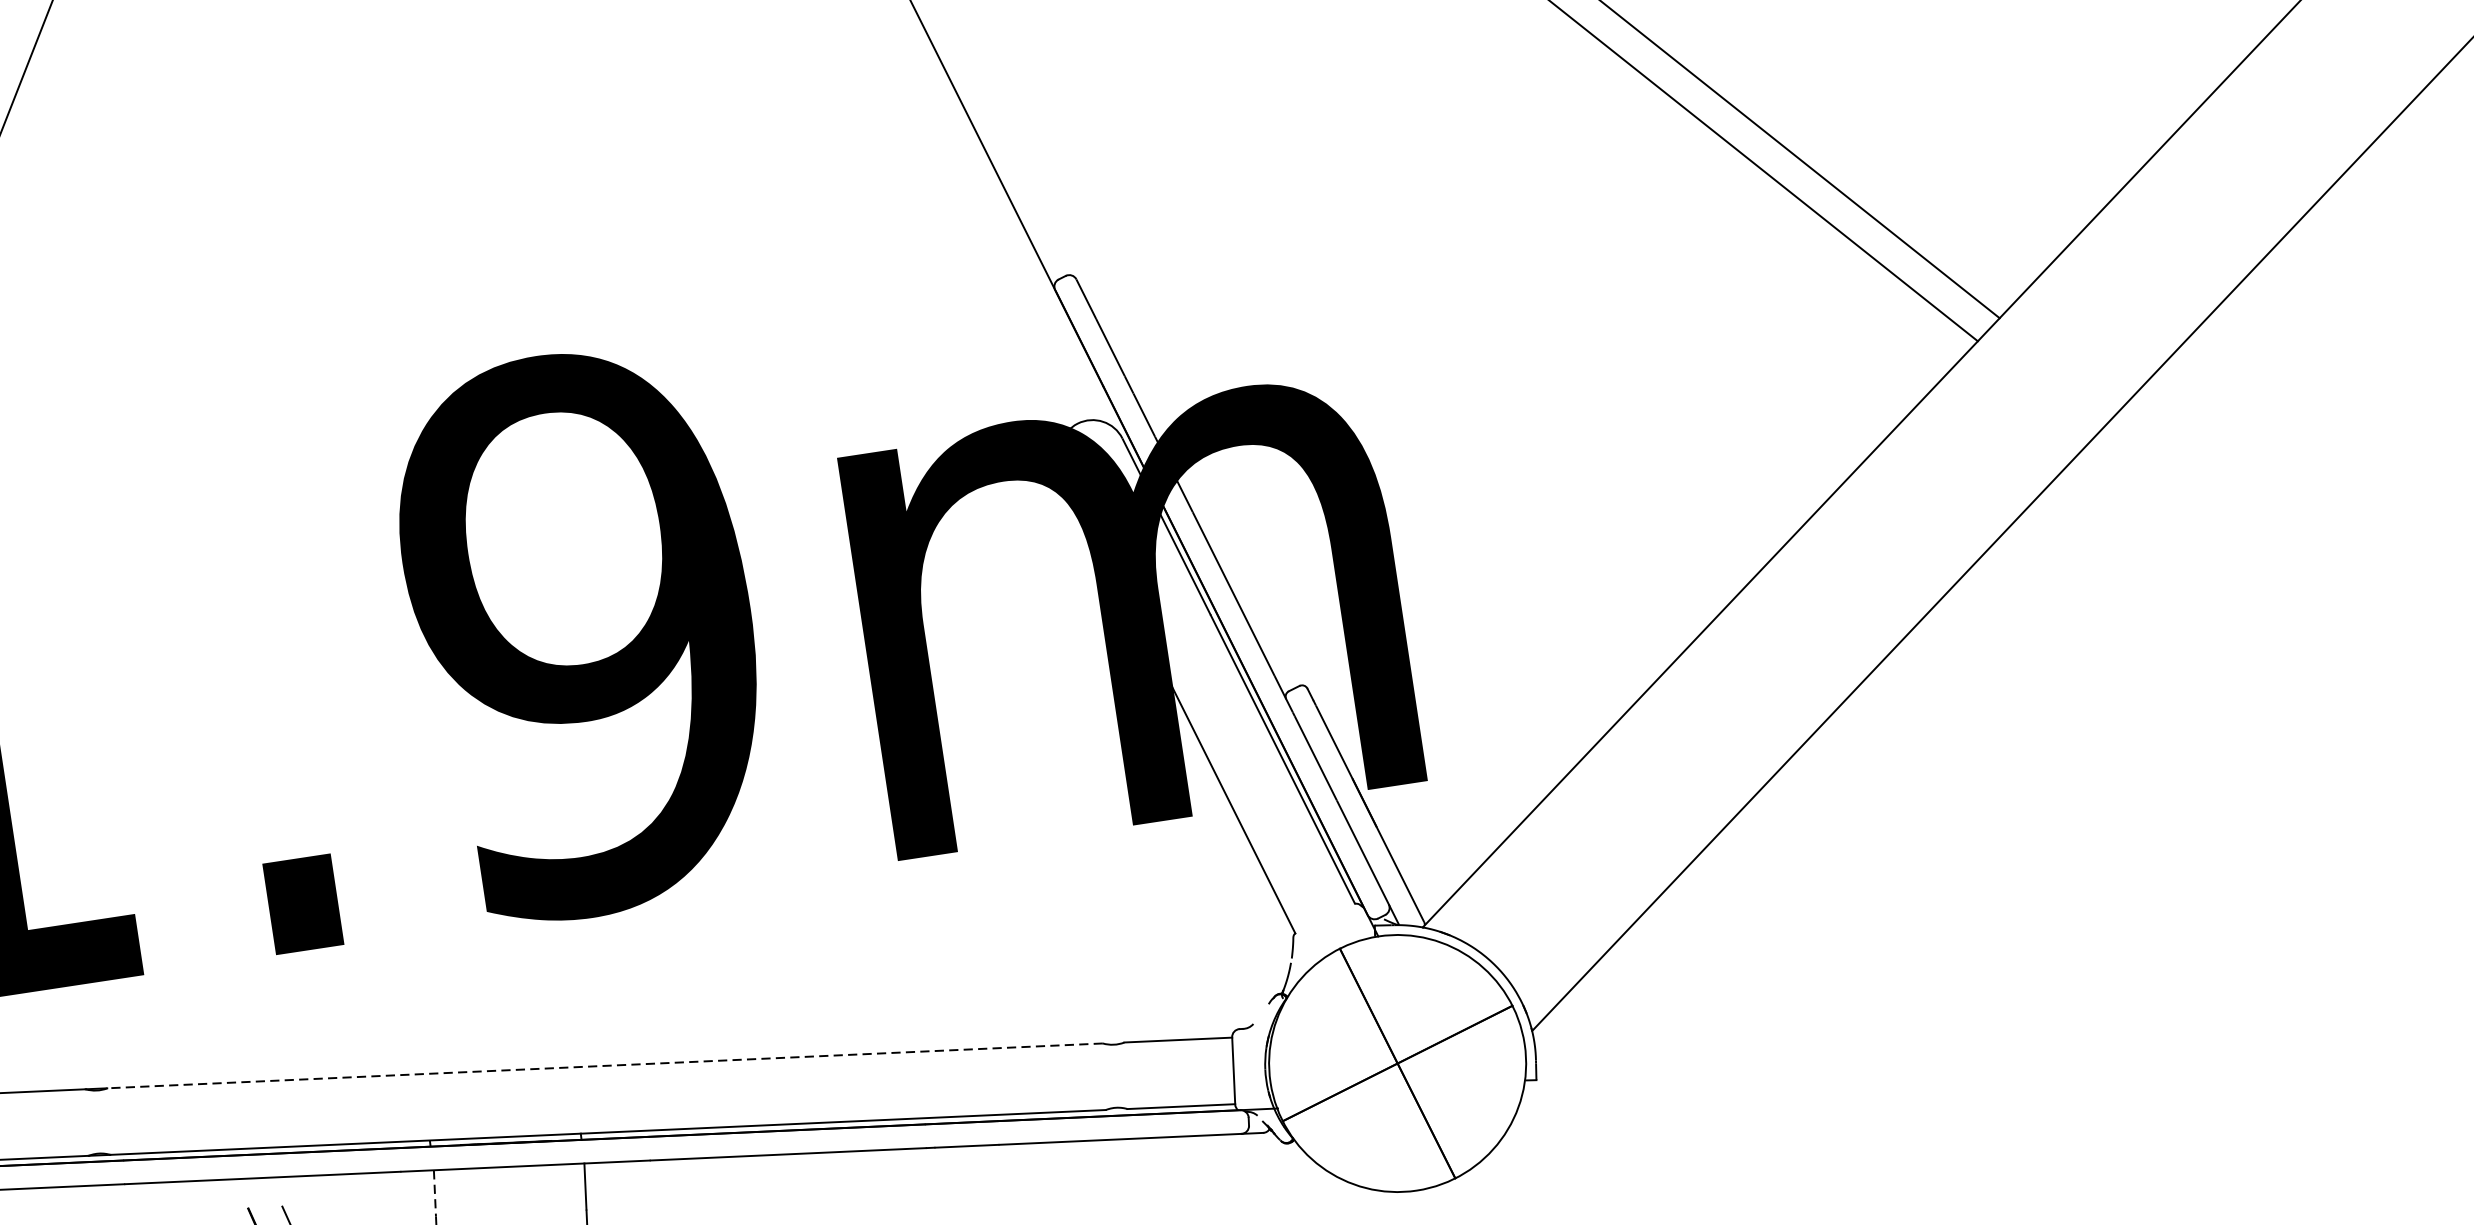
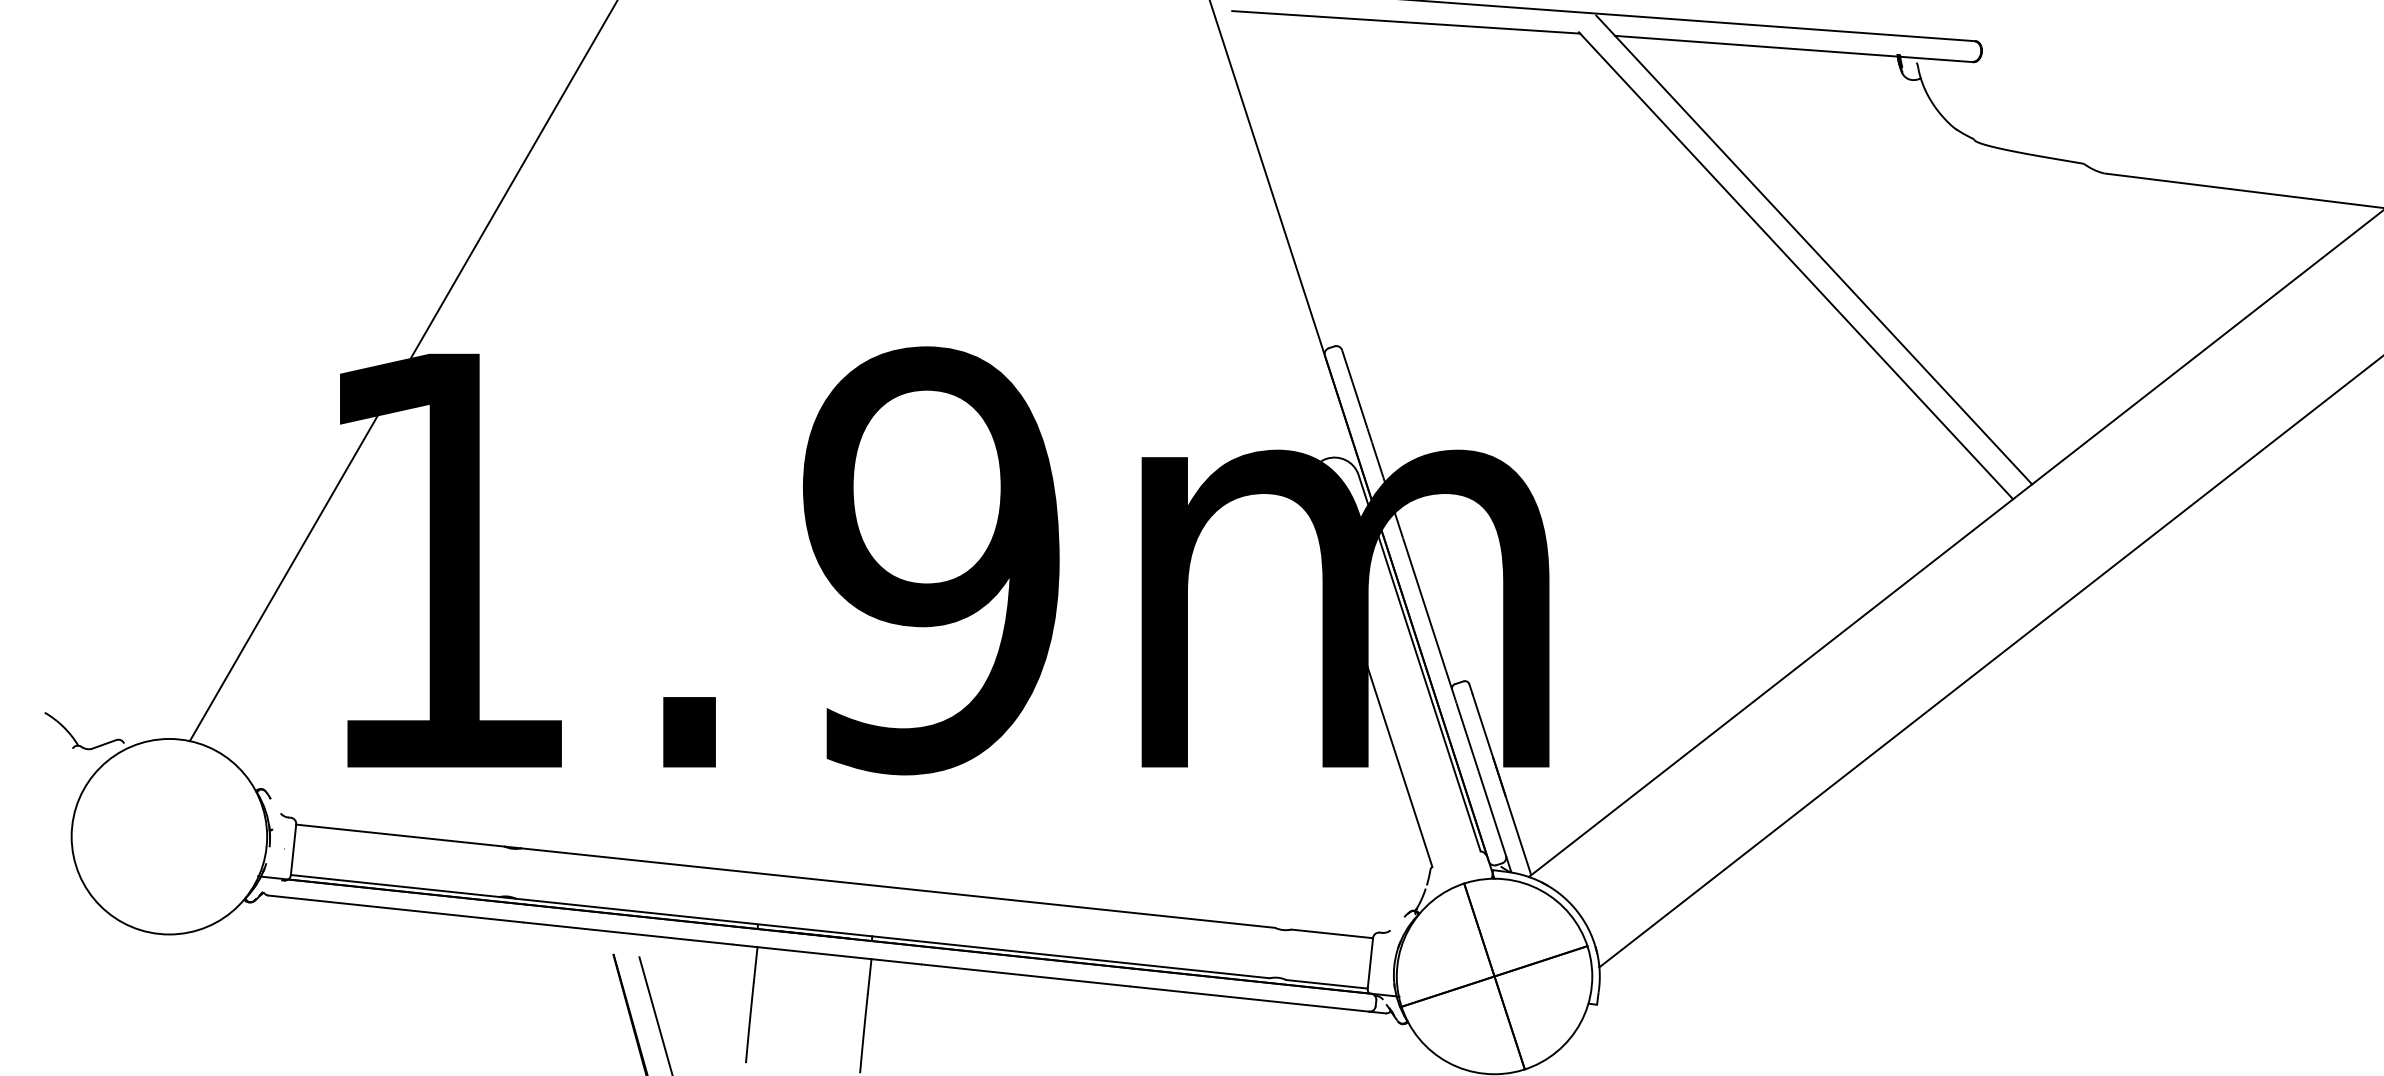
line: (604, 1066) -> (897, 888), dashed -> solid
line: (434, 1193) -> (755, 964), dashed -> solid

